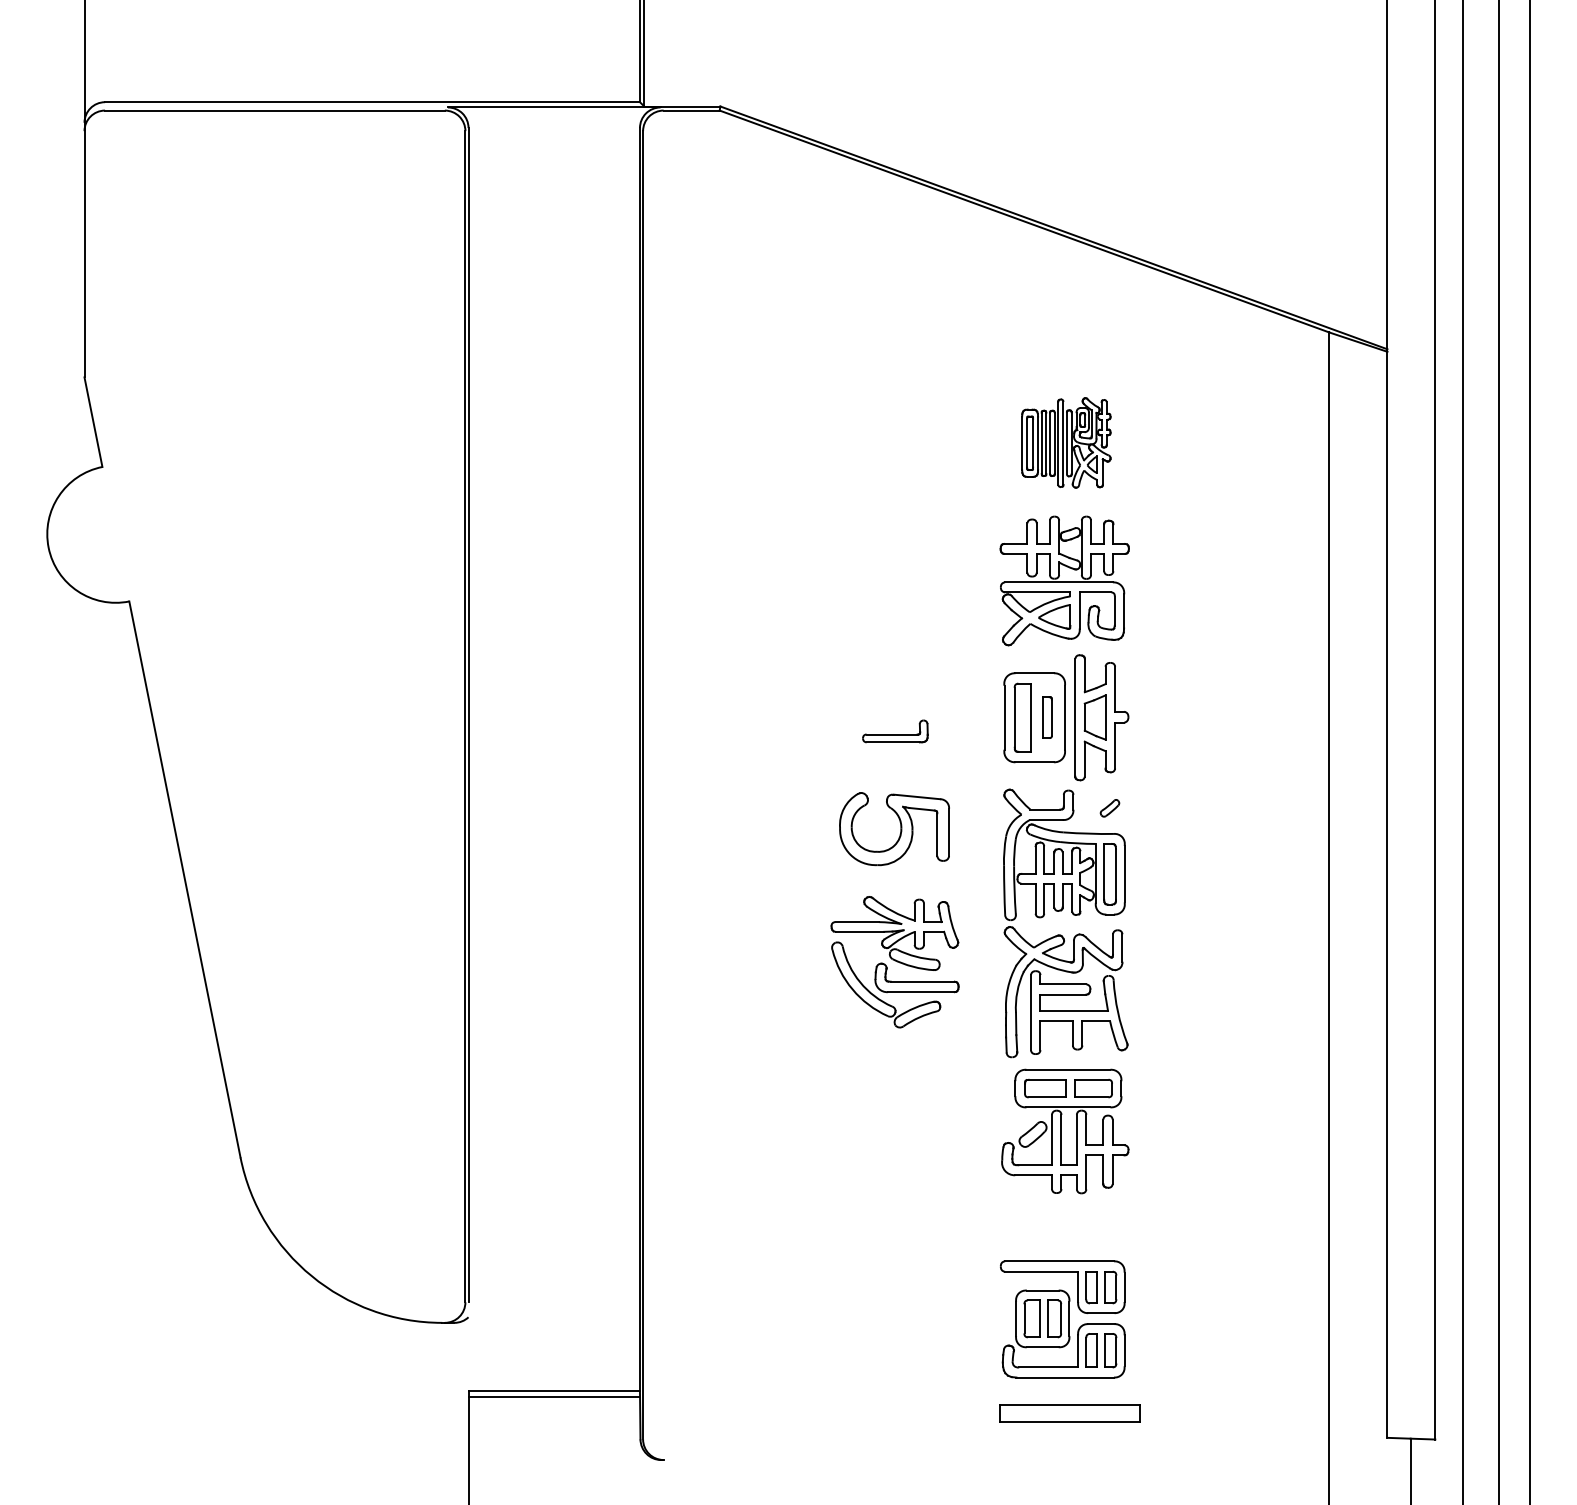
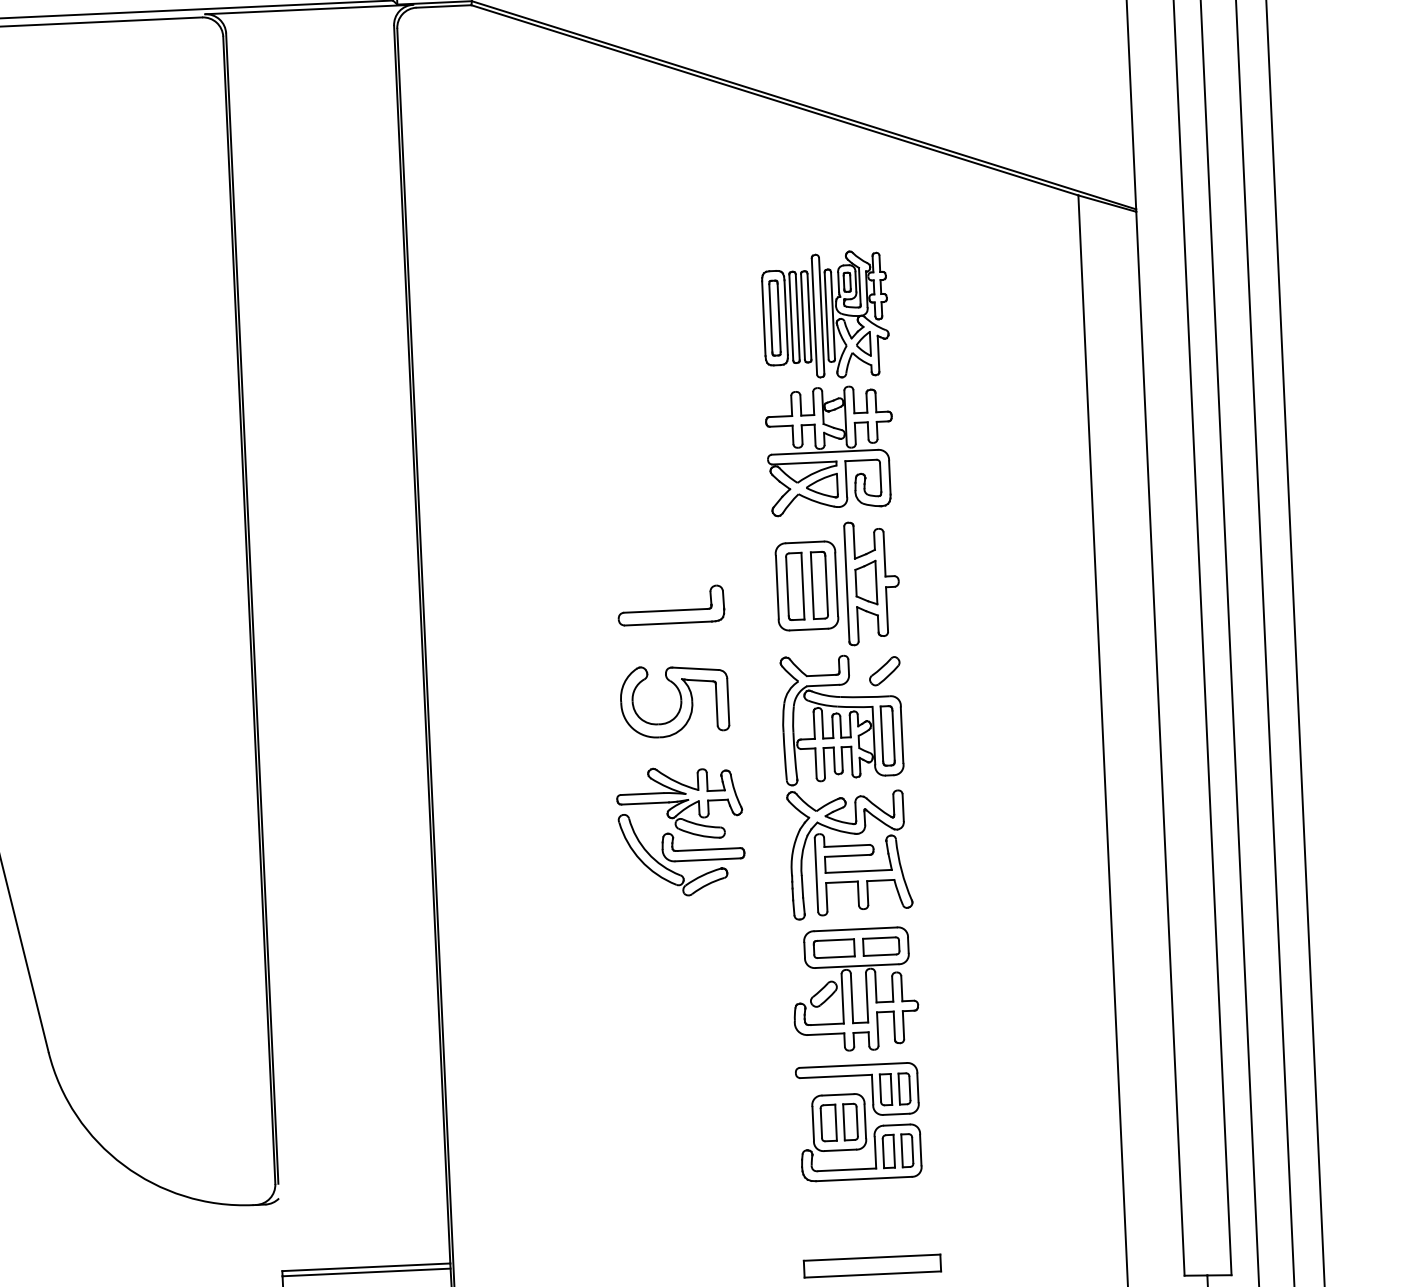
part: (1066, 442) -> (825, 314), size x1.43
part: (1047, 717) -> (819, 585), size x1.67
part: (895, 731) -> (671, 605), size x1.67
part: (1109, 808) -> (884, 671), size x1.67
part: (1062, 1319) -> (858, 1122), moved

